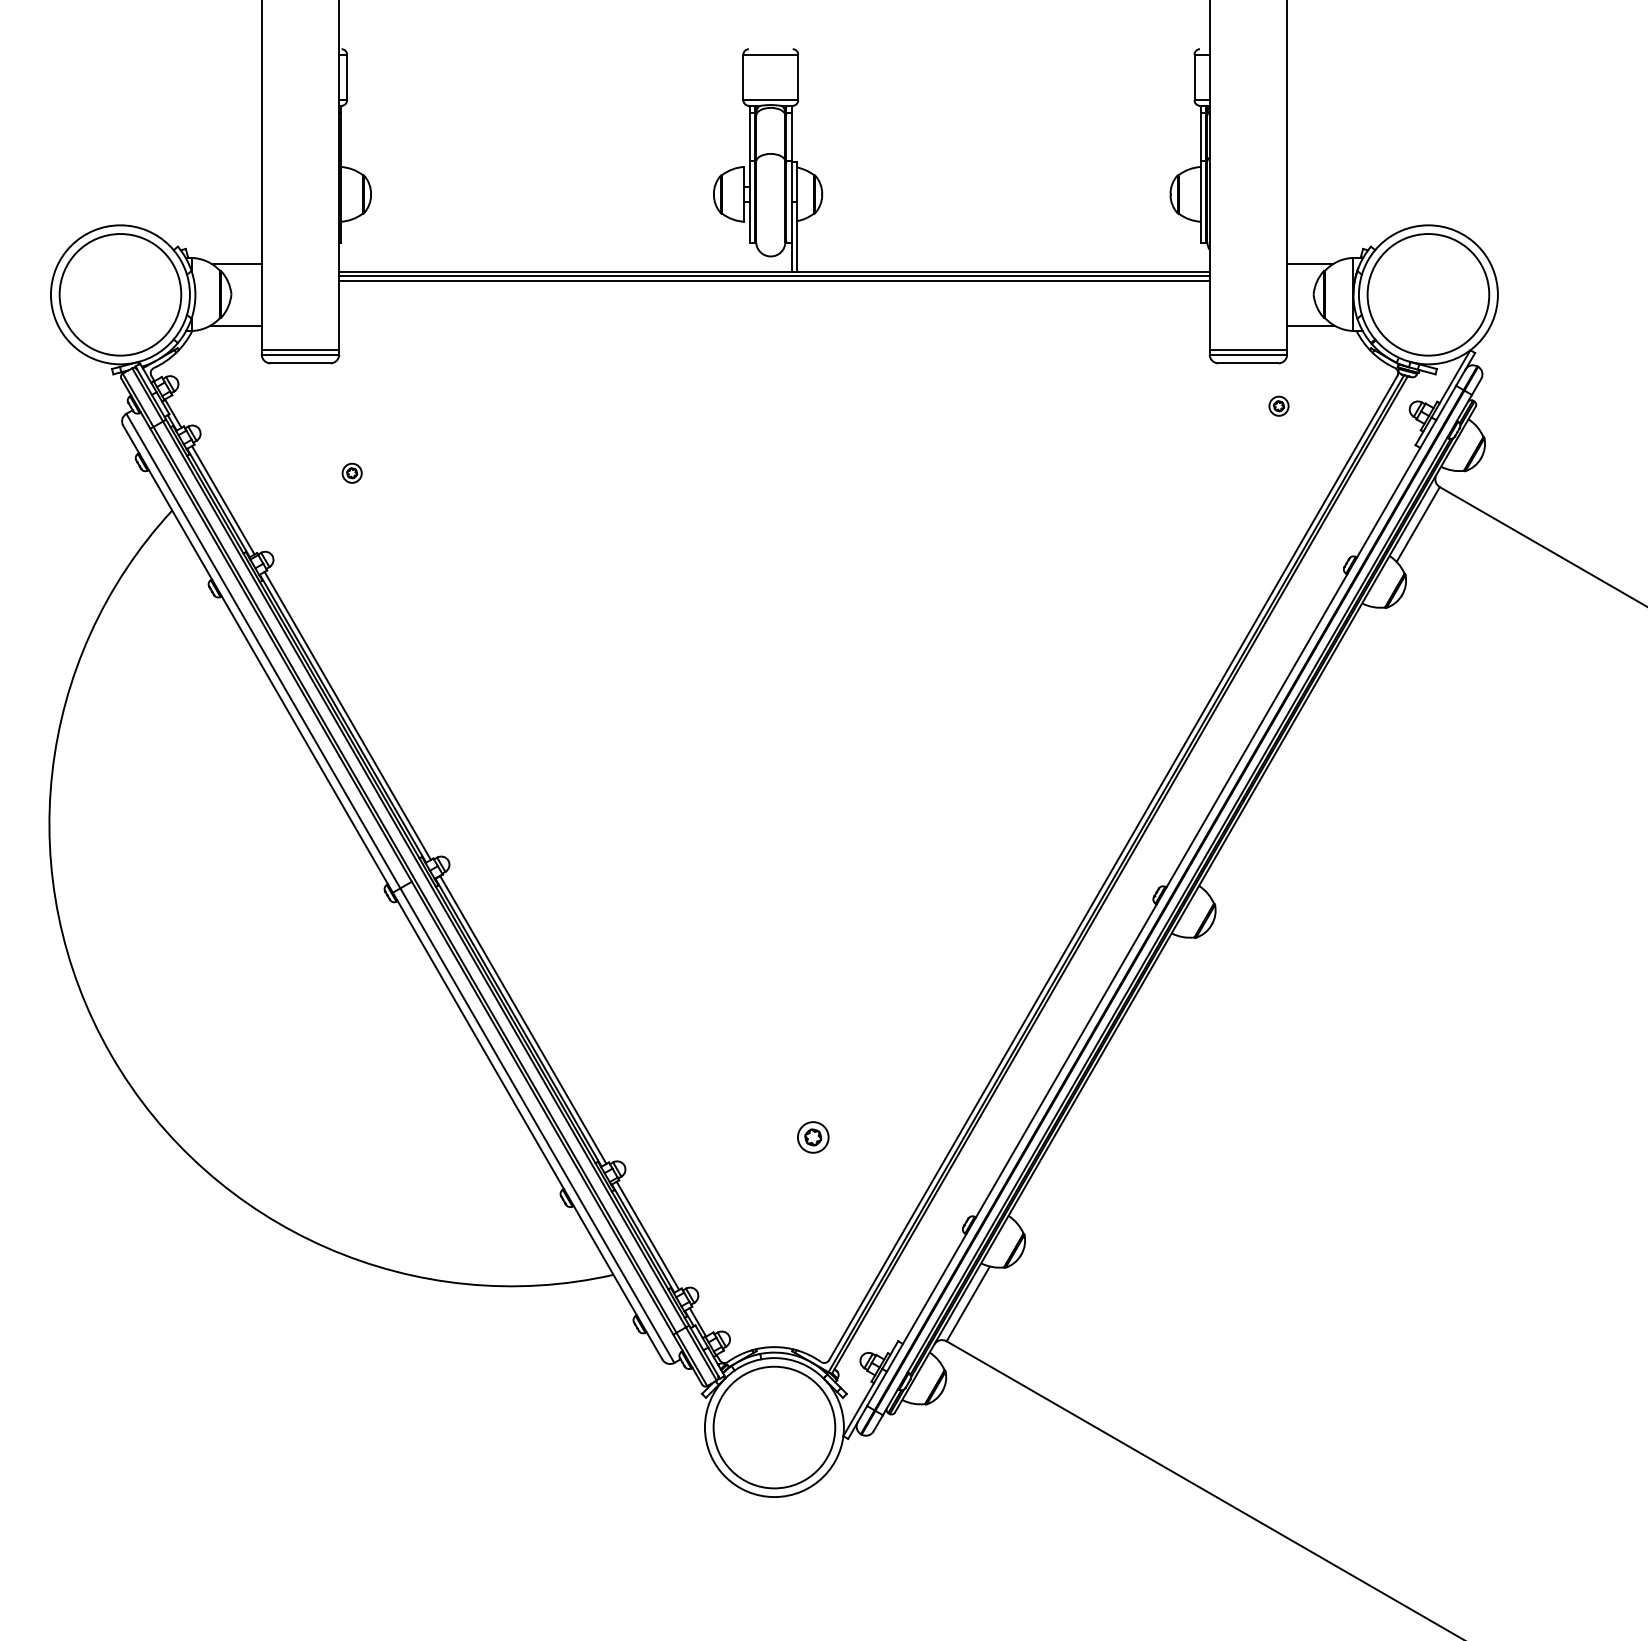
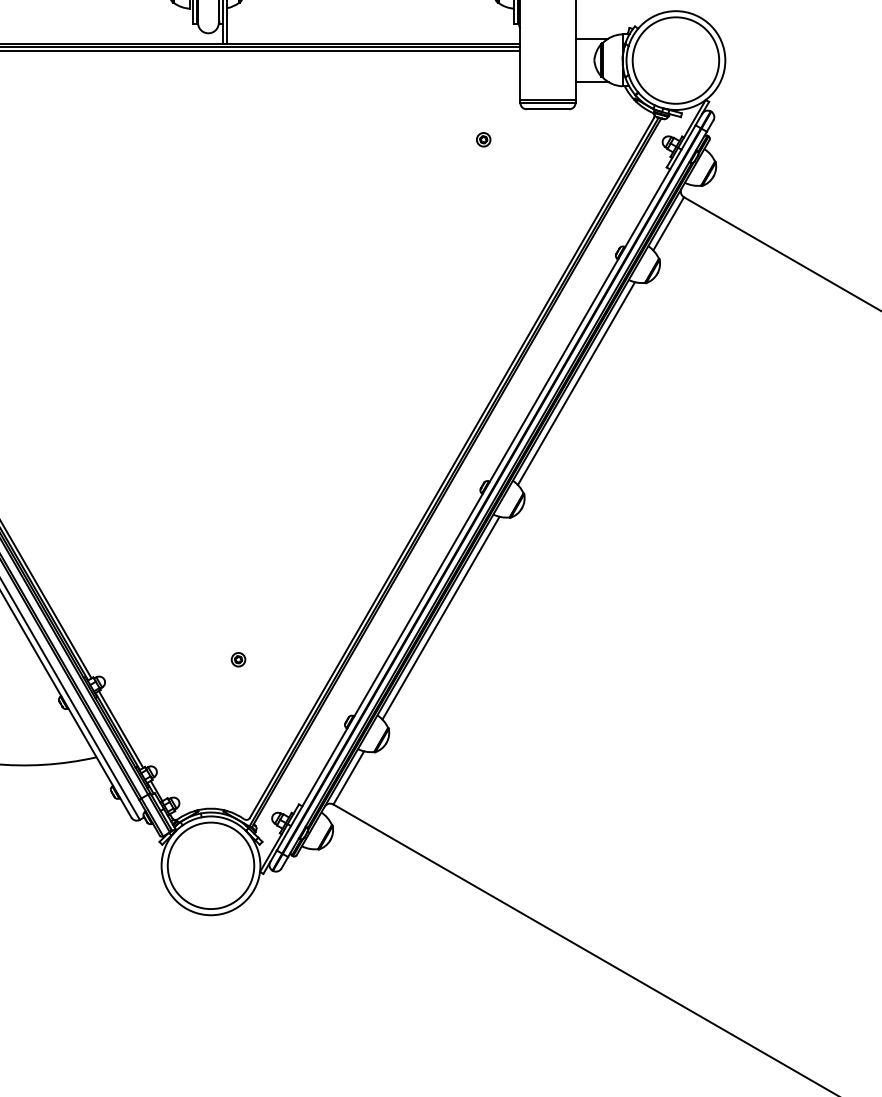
part: (1278, 405) -> (483, 139), moved
line: (1288, 748) -> (576, 383), added
line: (1097, 1078) -> (440, 617), added
part: (812, 1137) -> (238, 659), size x0.62

